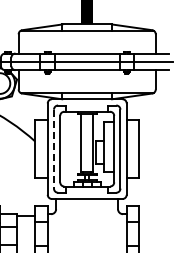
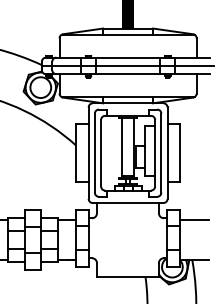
line: (53, 149) -> (94, 153), dashed -> solid
line: (152, 216) -> (193, 220), added

